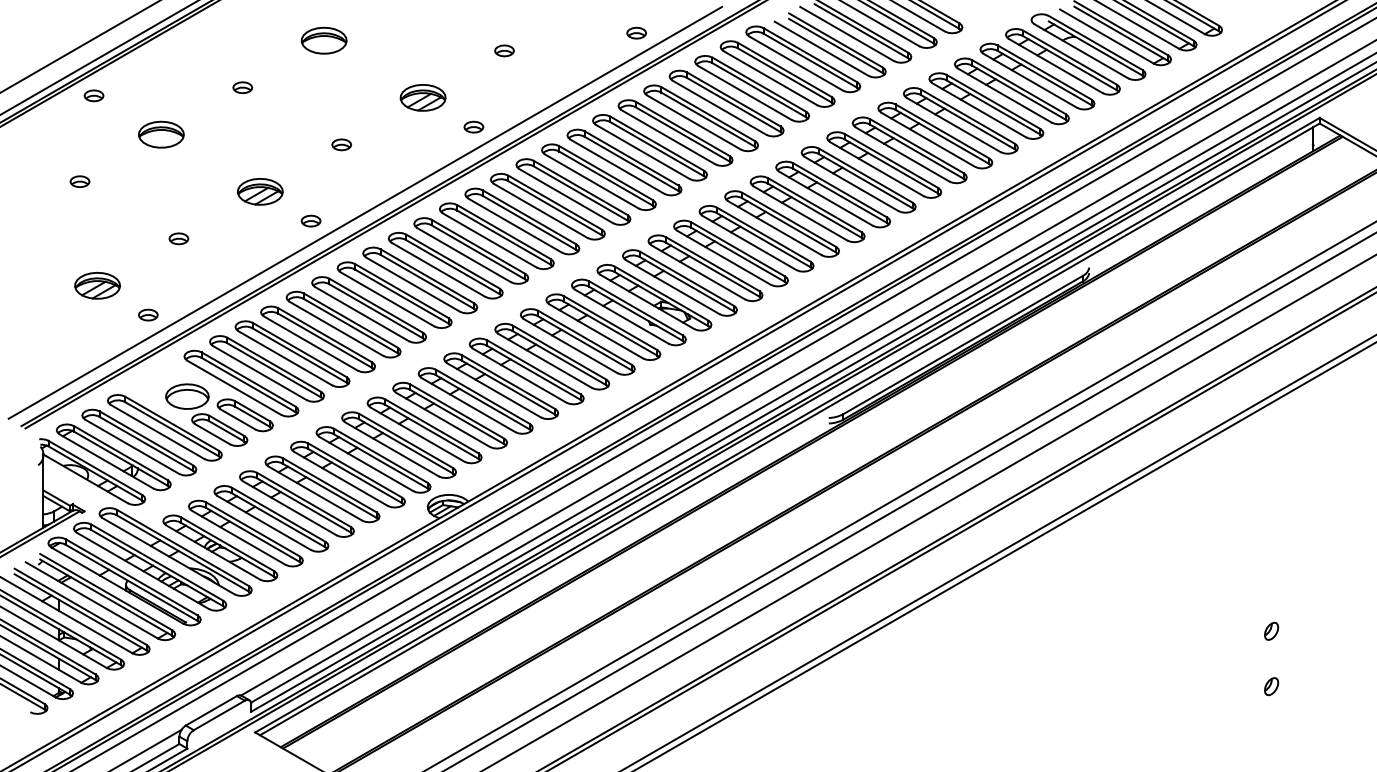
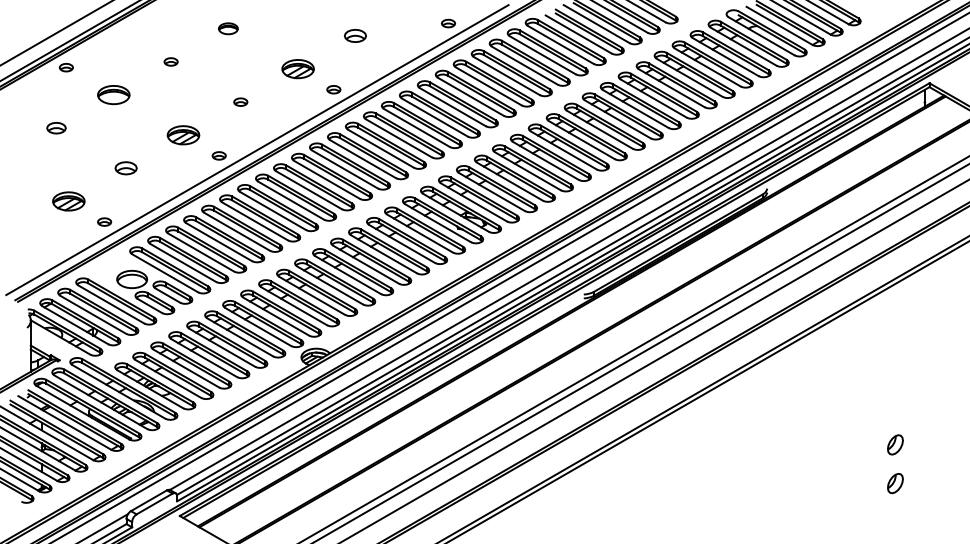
part: (323, 40) -> (227, 28), size x0.6
part: (504, 50) -> (355, 35), size x1.6
part: (79, 181) -> (56, 127), size x1.4
part: (178, 238) -> (125, 168), size x1.6
part: (1271, 630) -> (895, 444), size x1.6
part: (1271, 686) -> (895, 483), size x1.6

